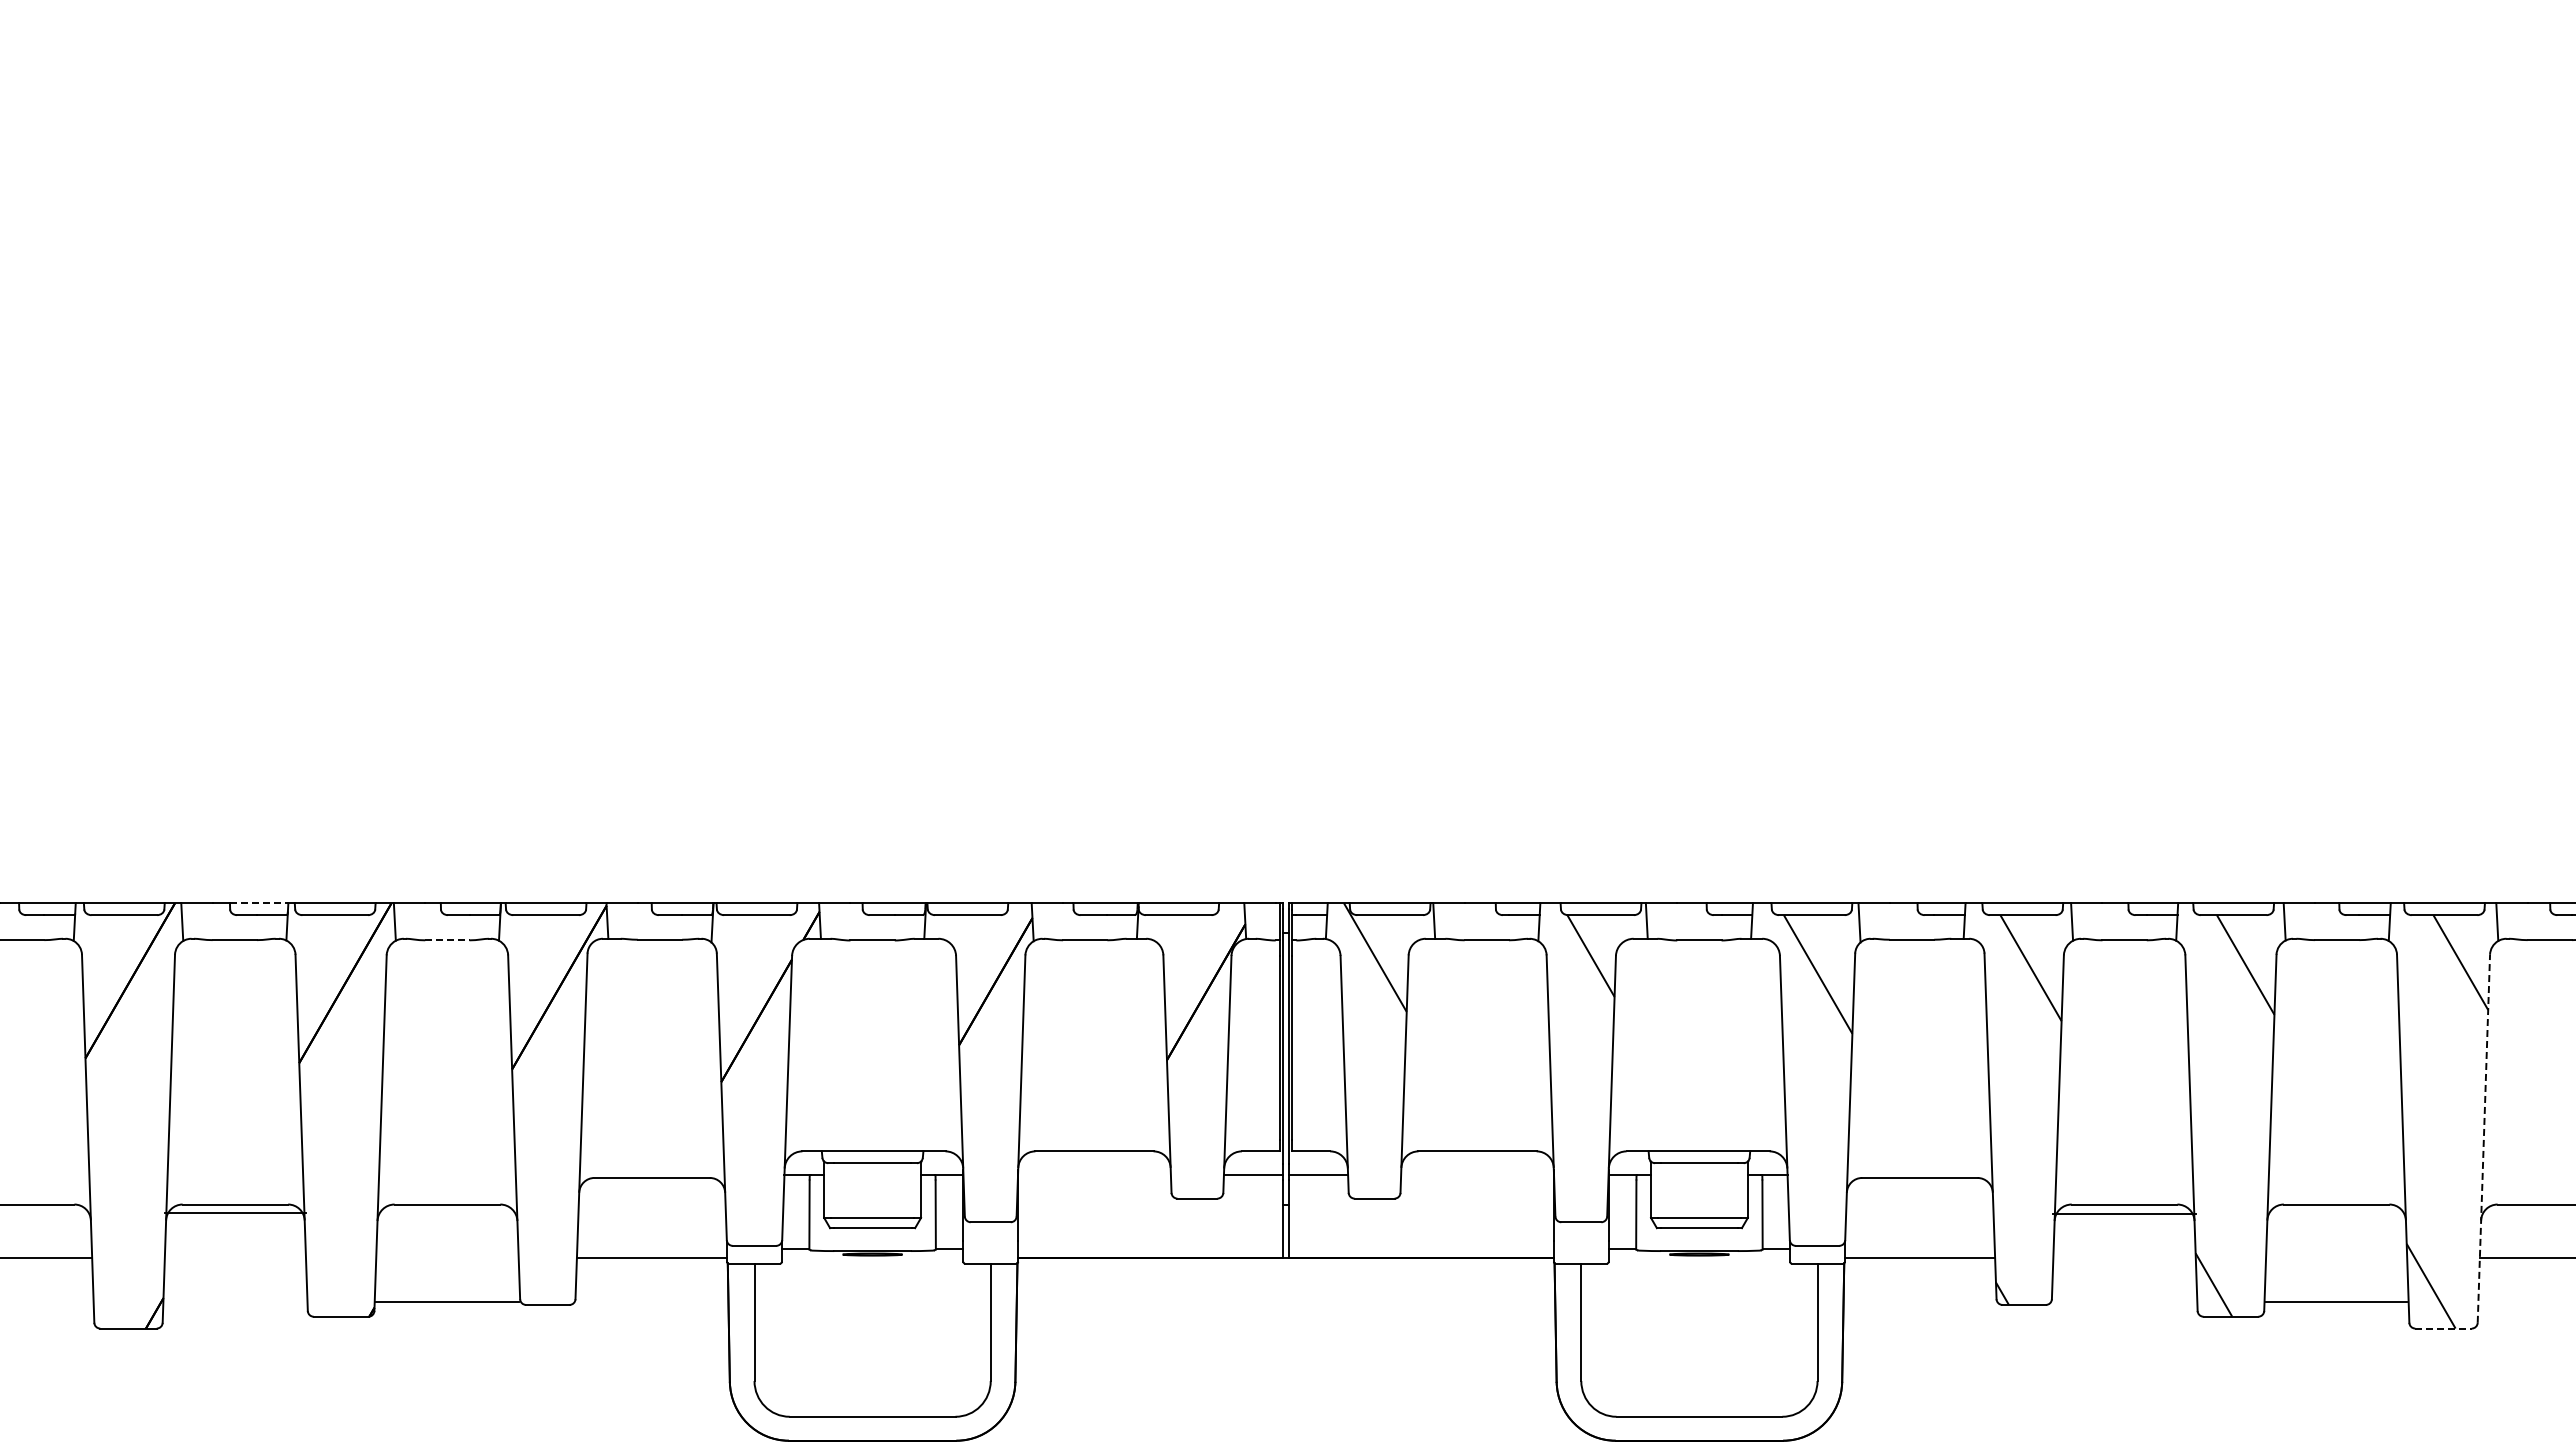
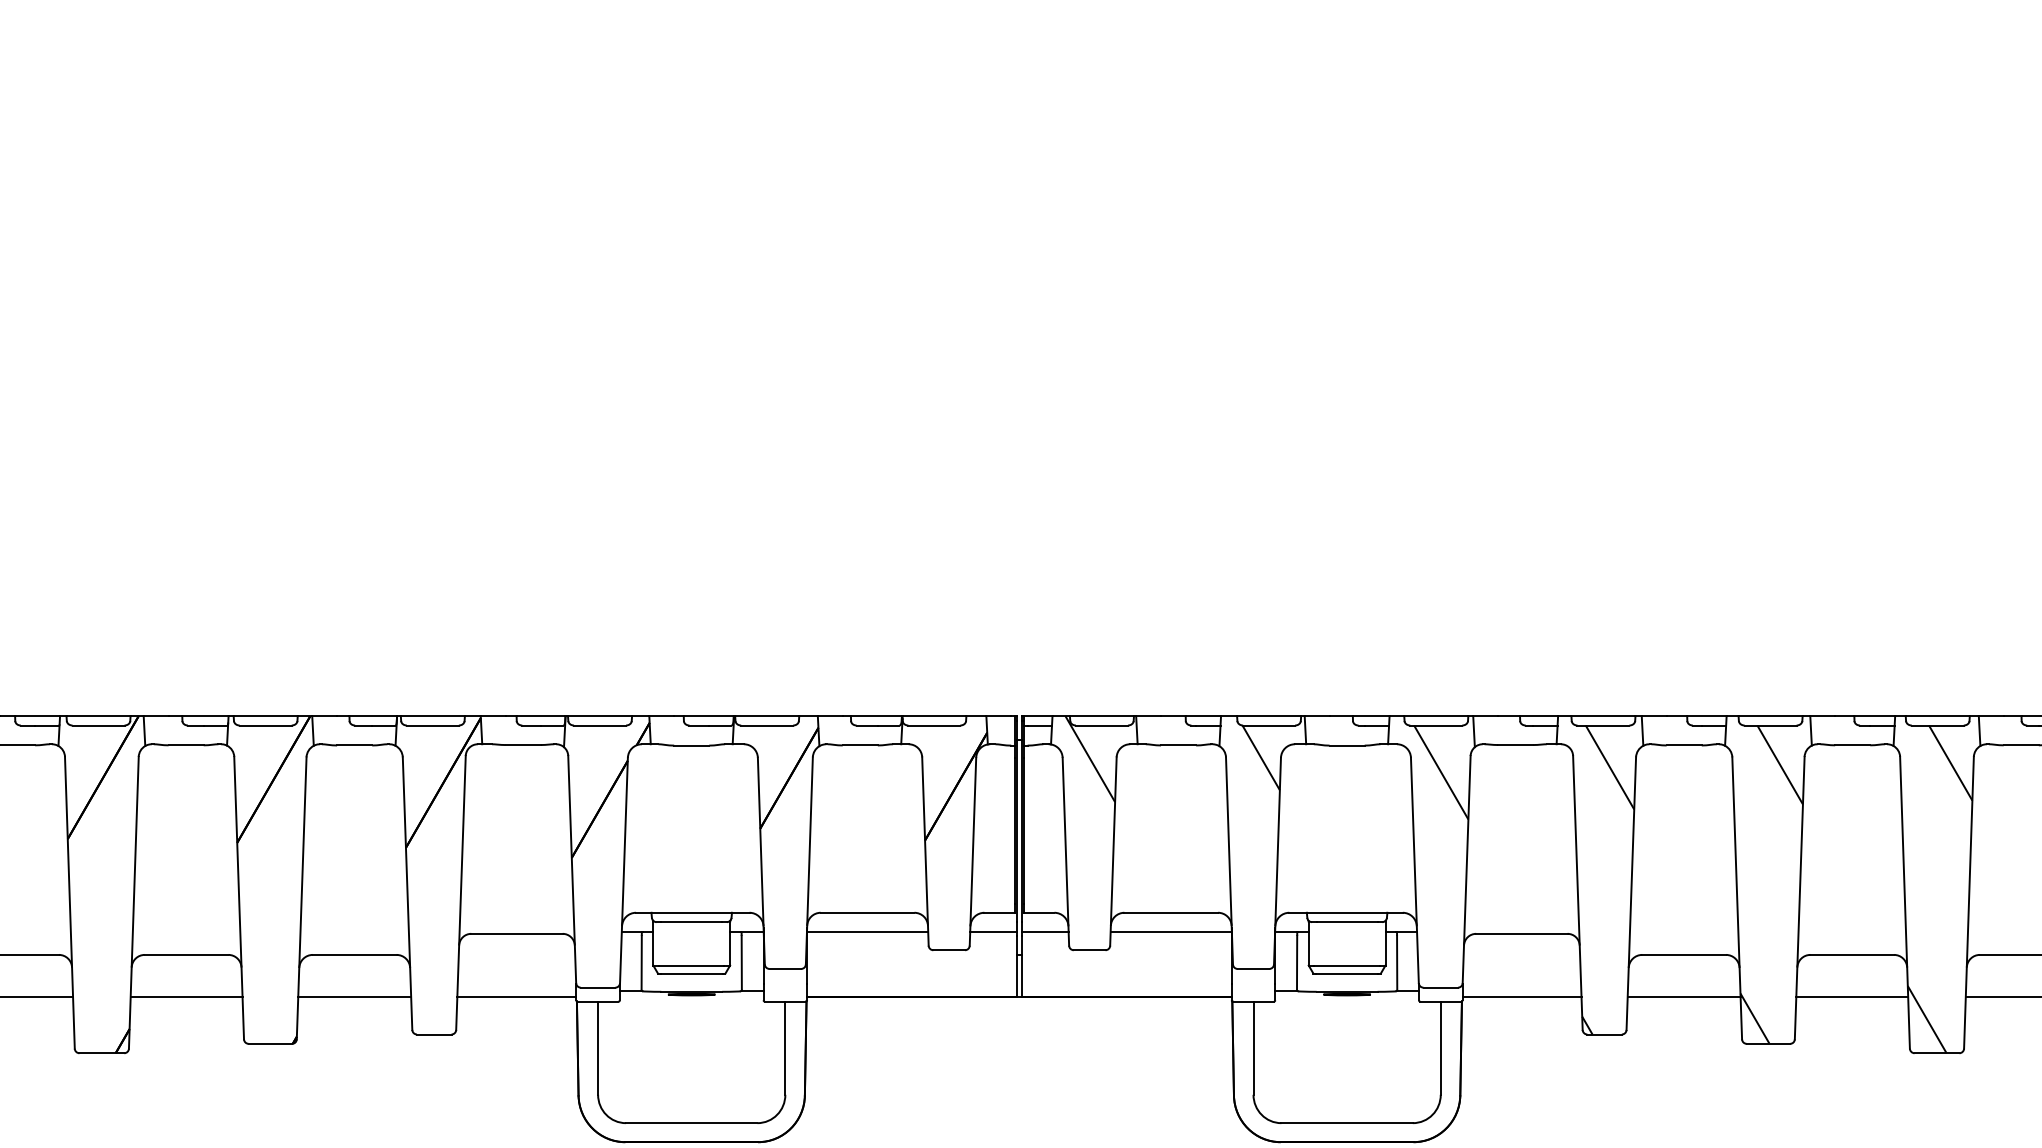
line: (259, 903) -> (205, 716), dashed -> solid
line: (447, 940) -> (354, 745), dashed -> solid
line: (2483, 1138) -> (1968, 902), dashed -> solid
line: (1094, 1175) -> (867, 931), added
line: (1477, 1175) -> (1171, 931), added
line: (234, 1212) -> (185, 996), moved
line: (2124, 1213) -> (1684, 996), moved
line: (447, 1301) -> (354, 996), moved
line: (2336, 1301) -> (1852, 996), moved
line: (2444, 1328) -> (1937, 1053), dashed -> solid

